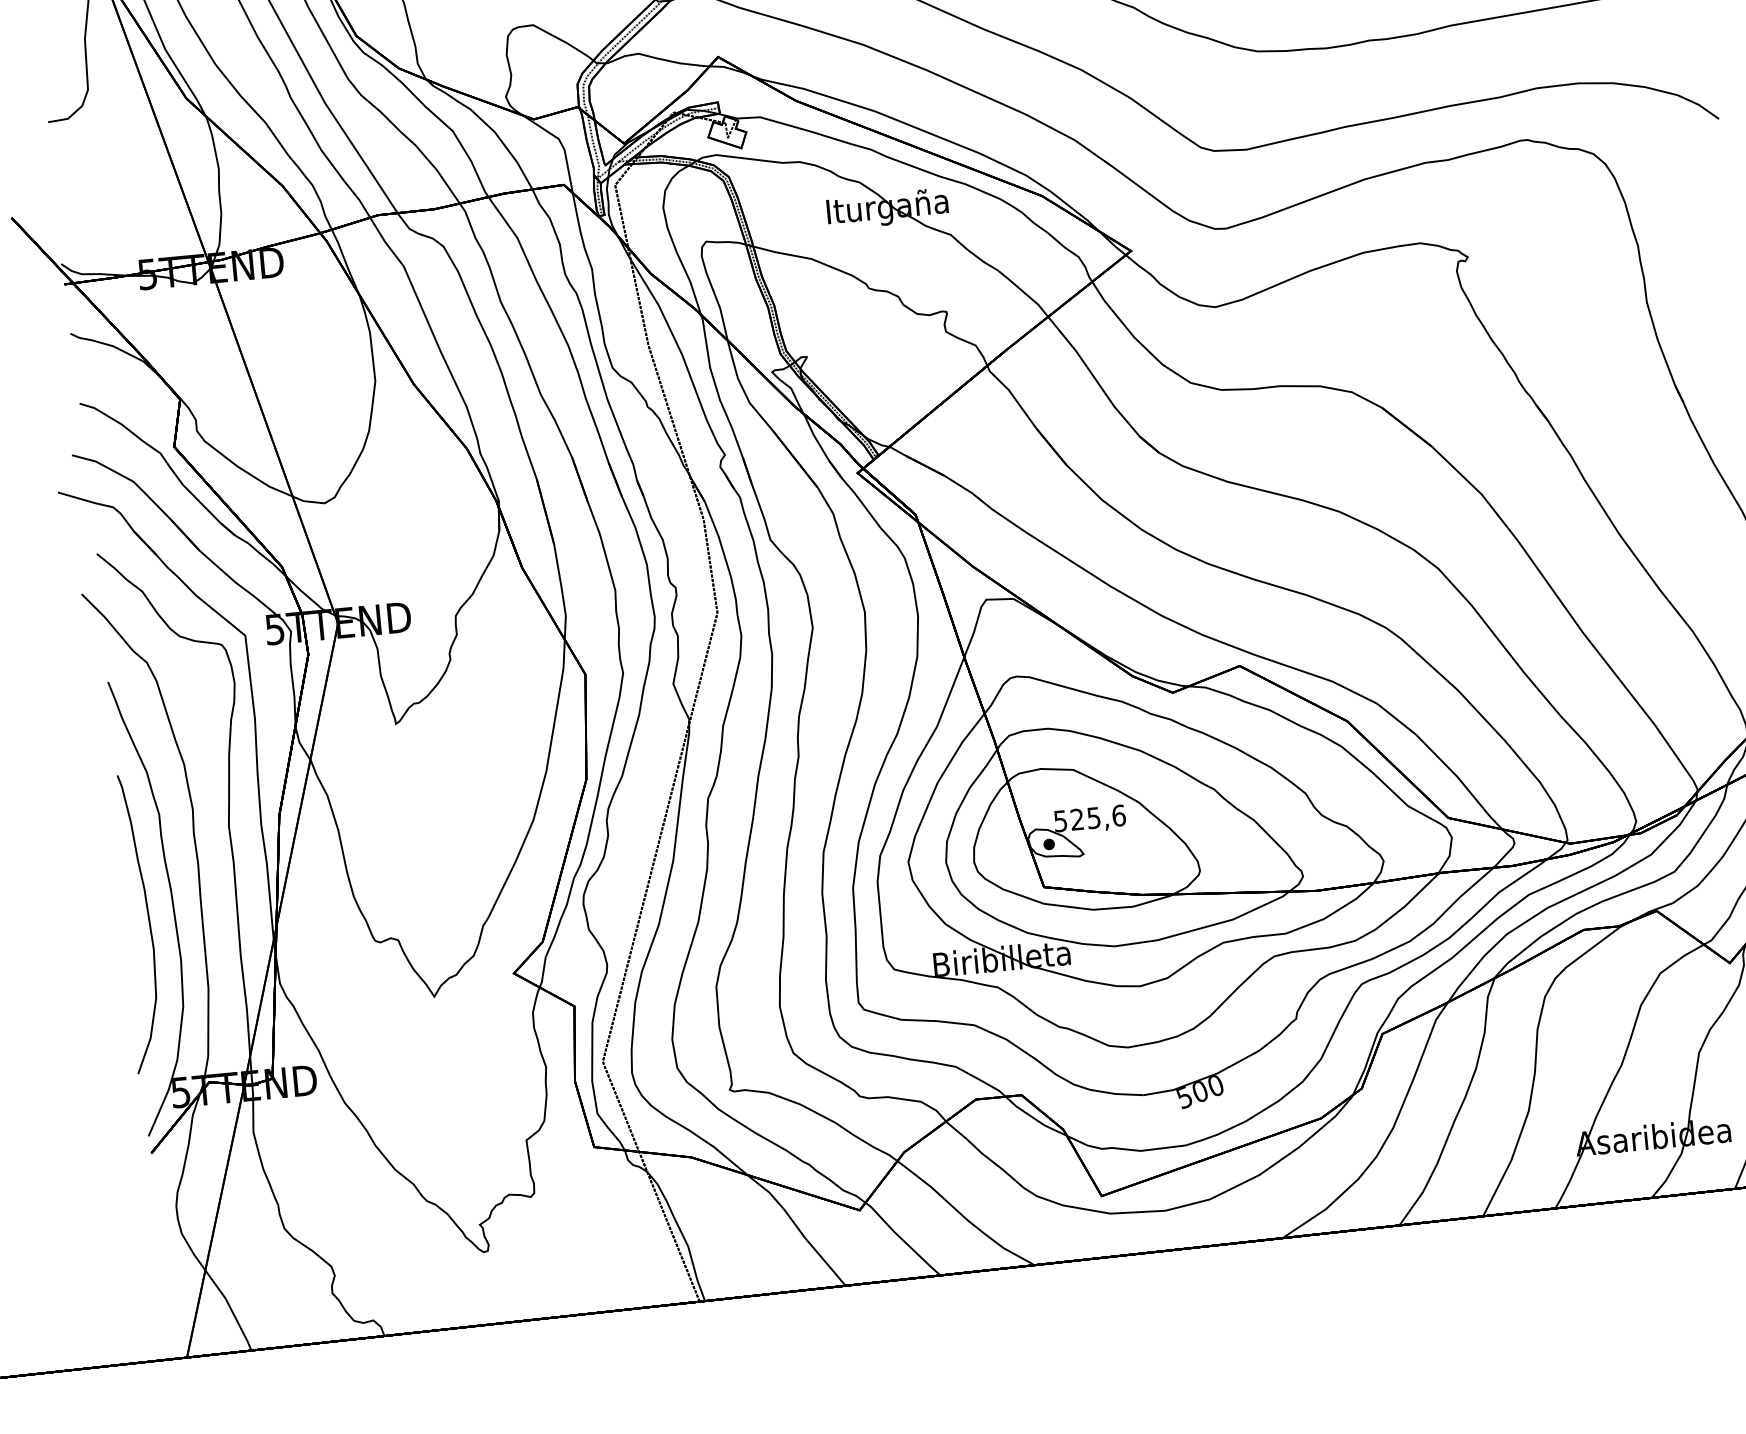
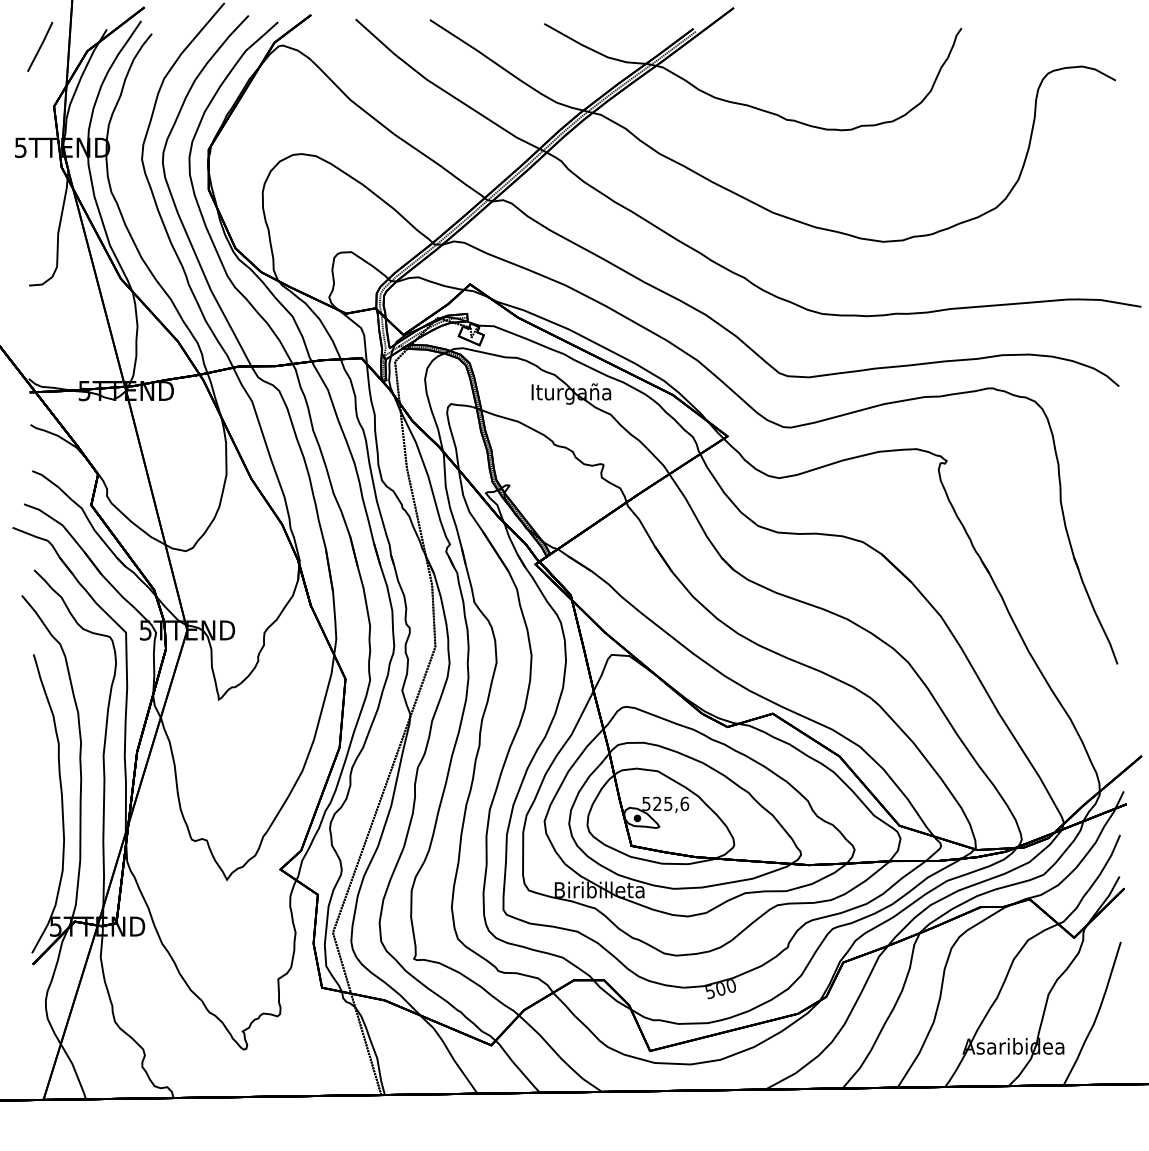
part: (147, 919) -> (44, 811), removed

